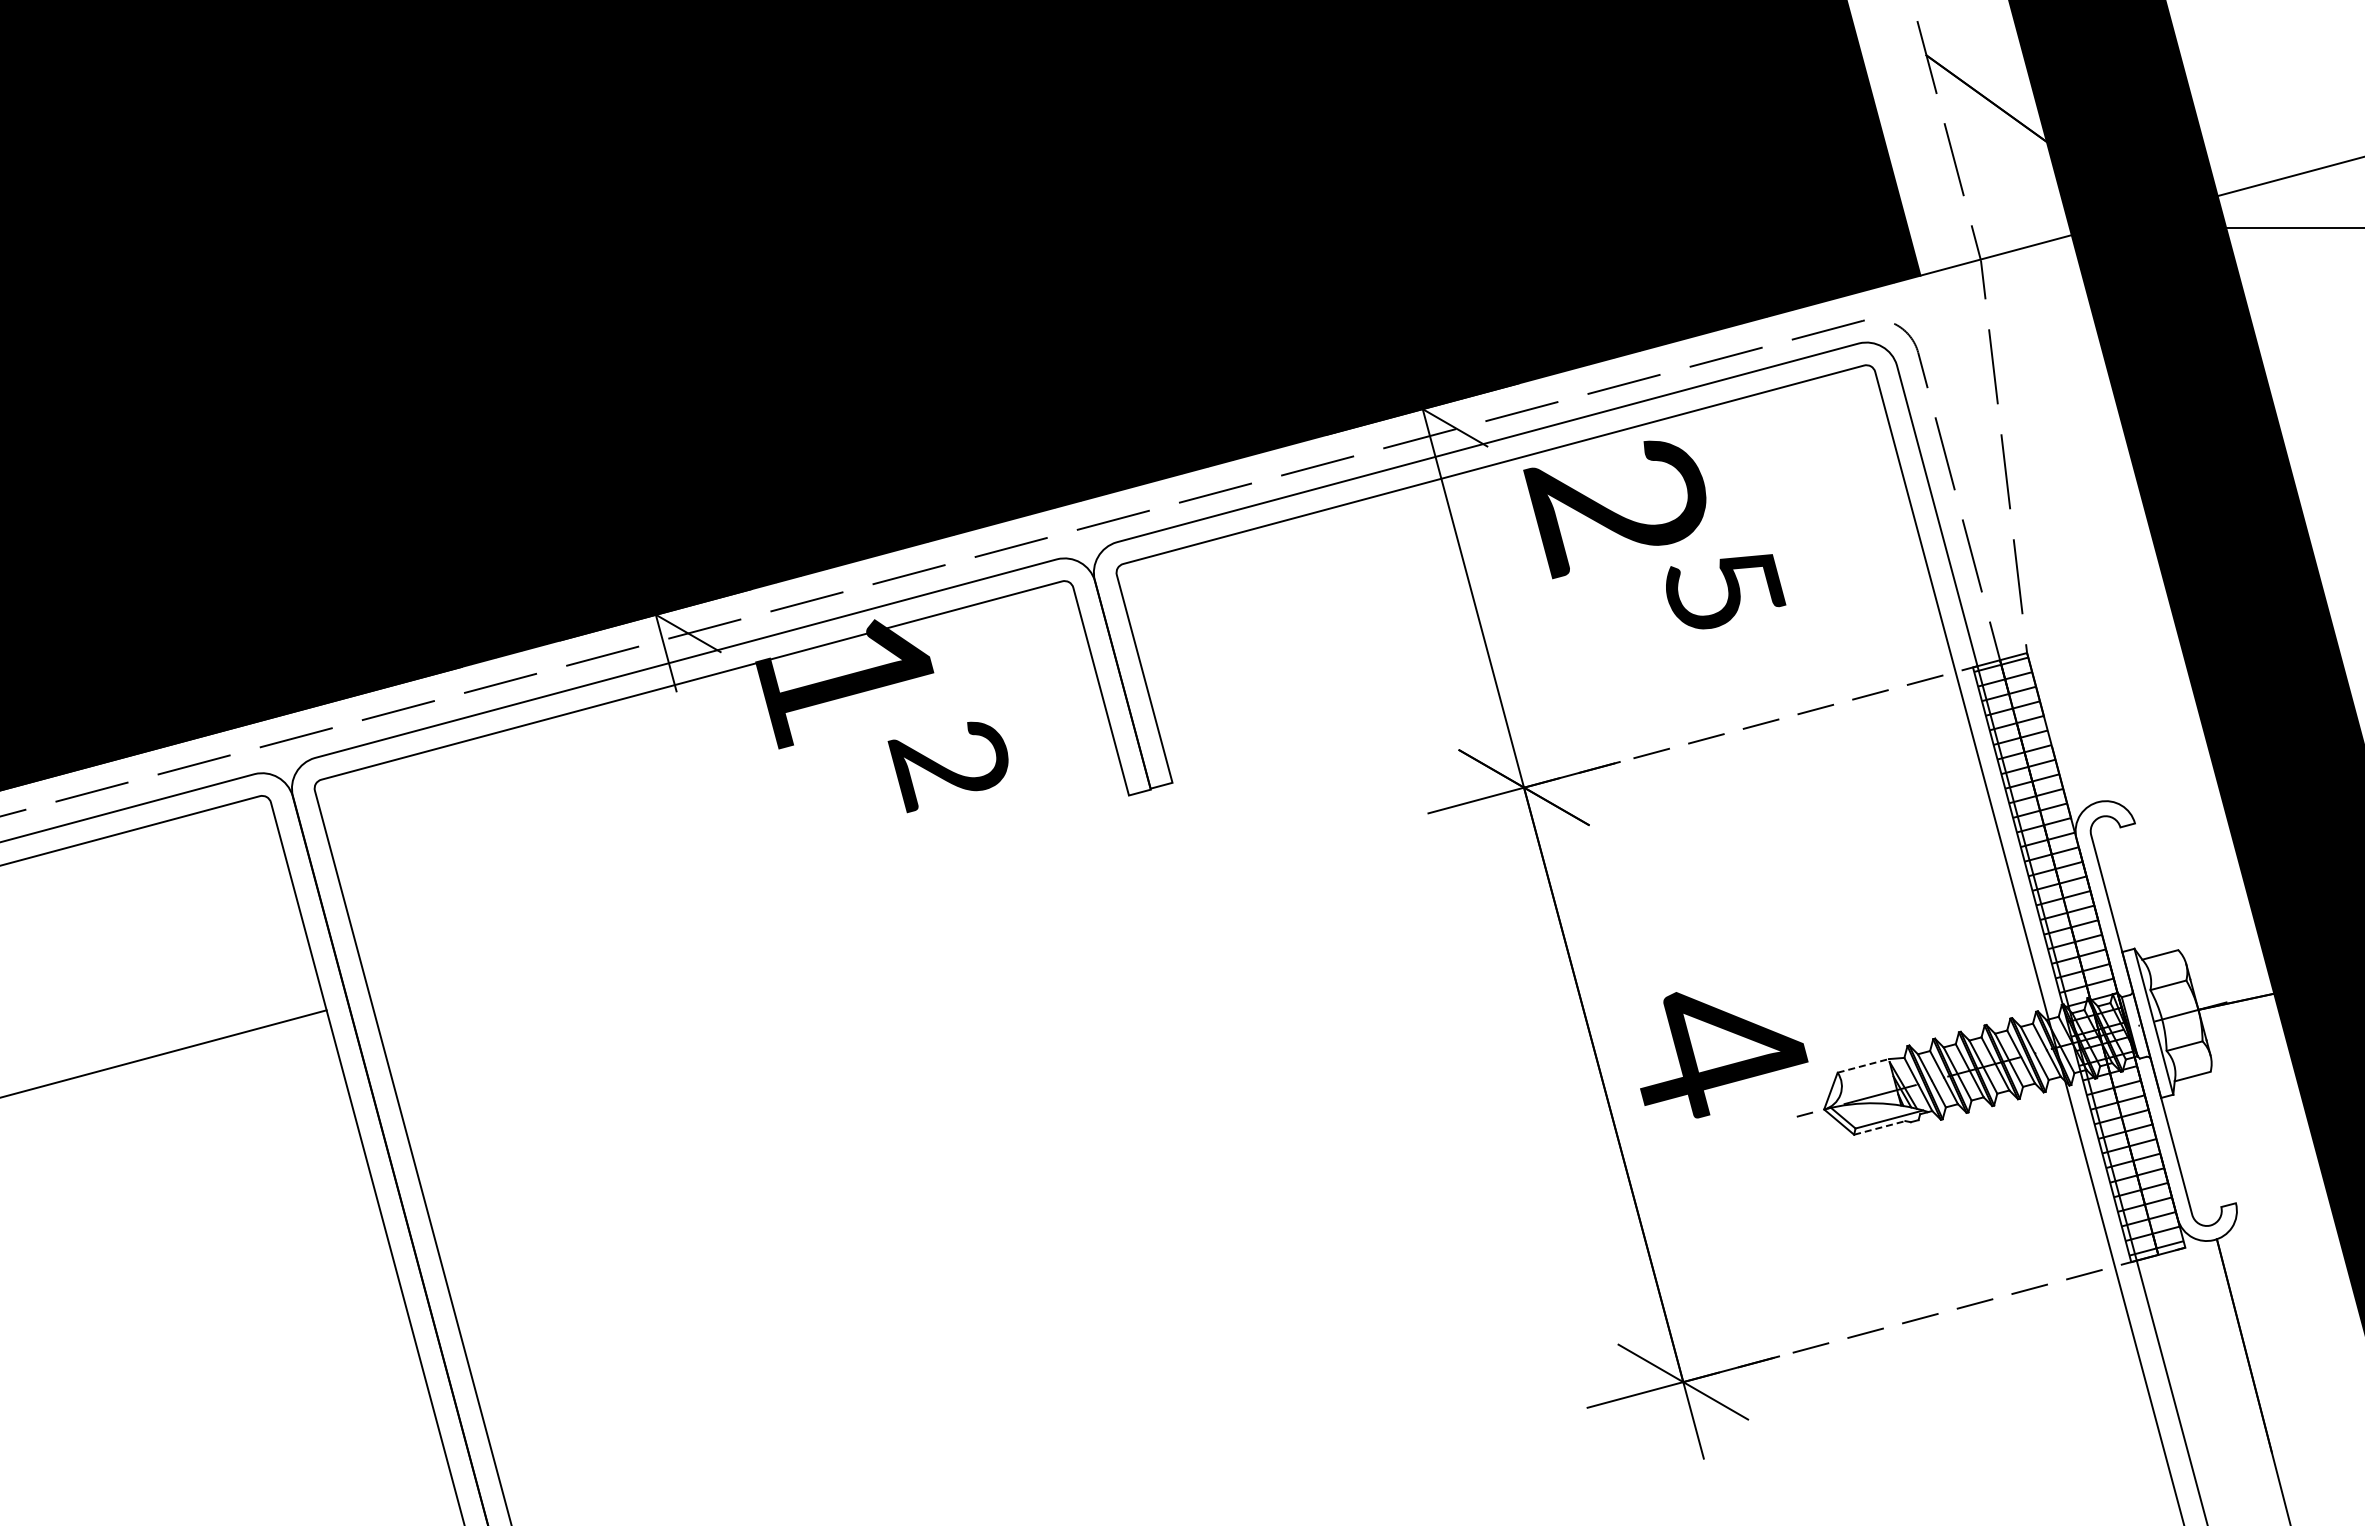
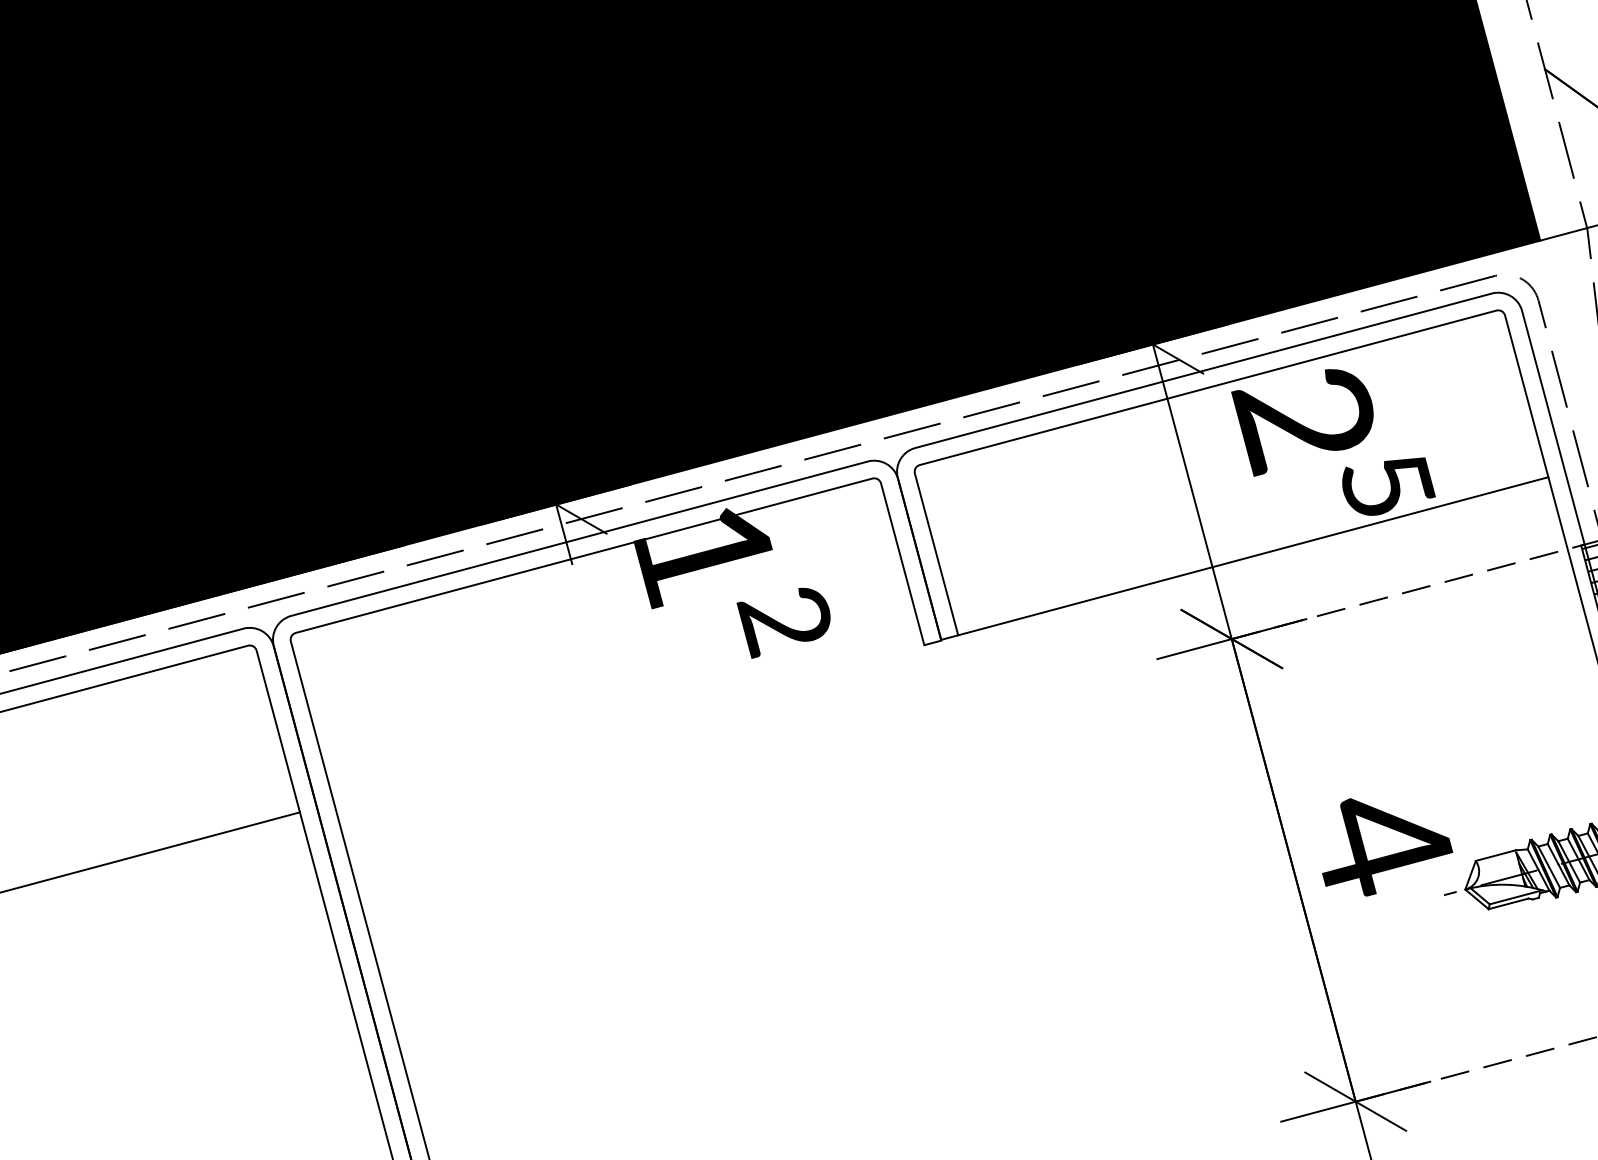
line: (1551, 680) -> (1253, 555), added
line: (1863, 1065) -> (1495, 855), dashed -> solid
line: (1879, 1127) -> (1508, 903), dashed -> solid

